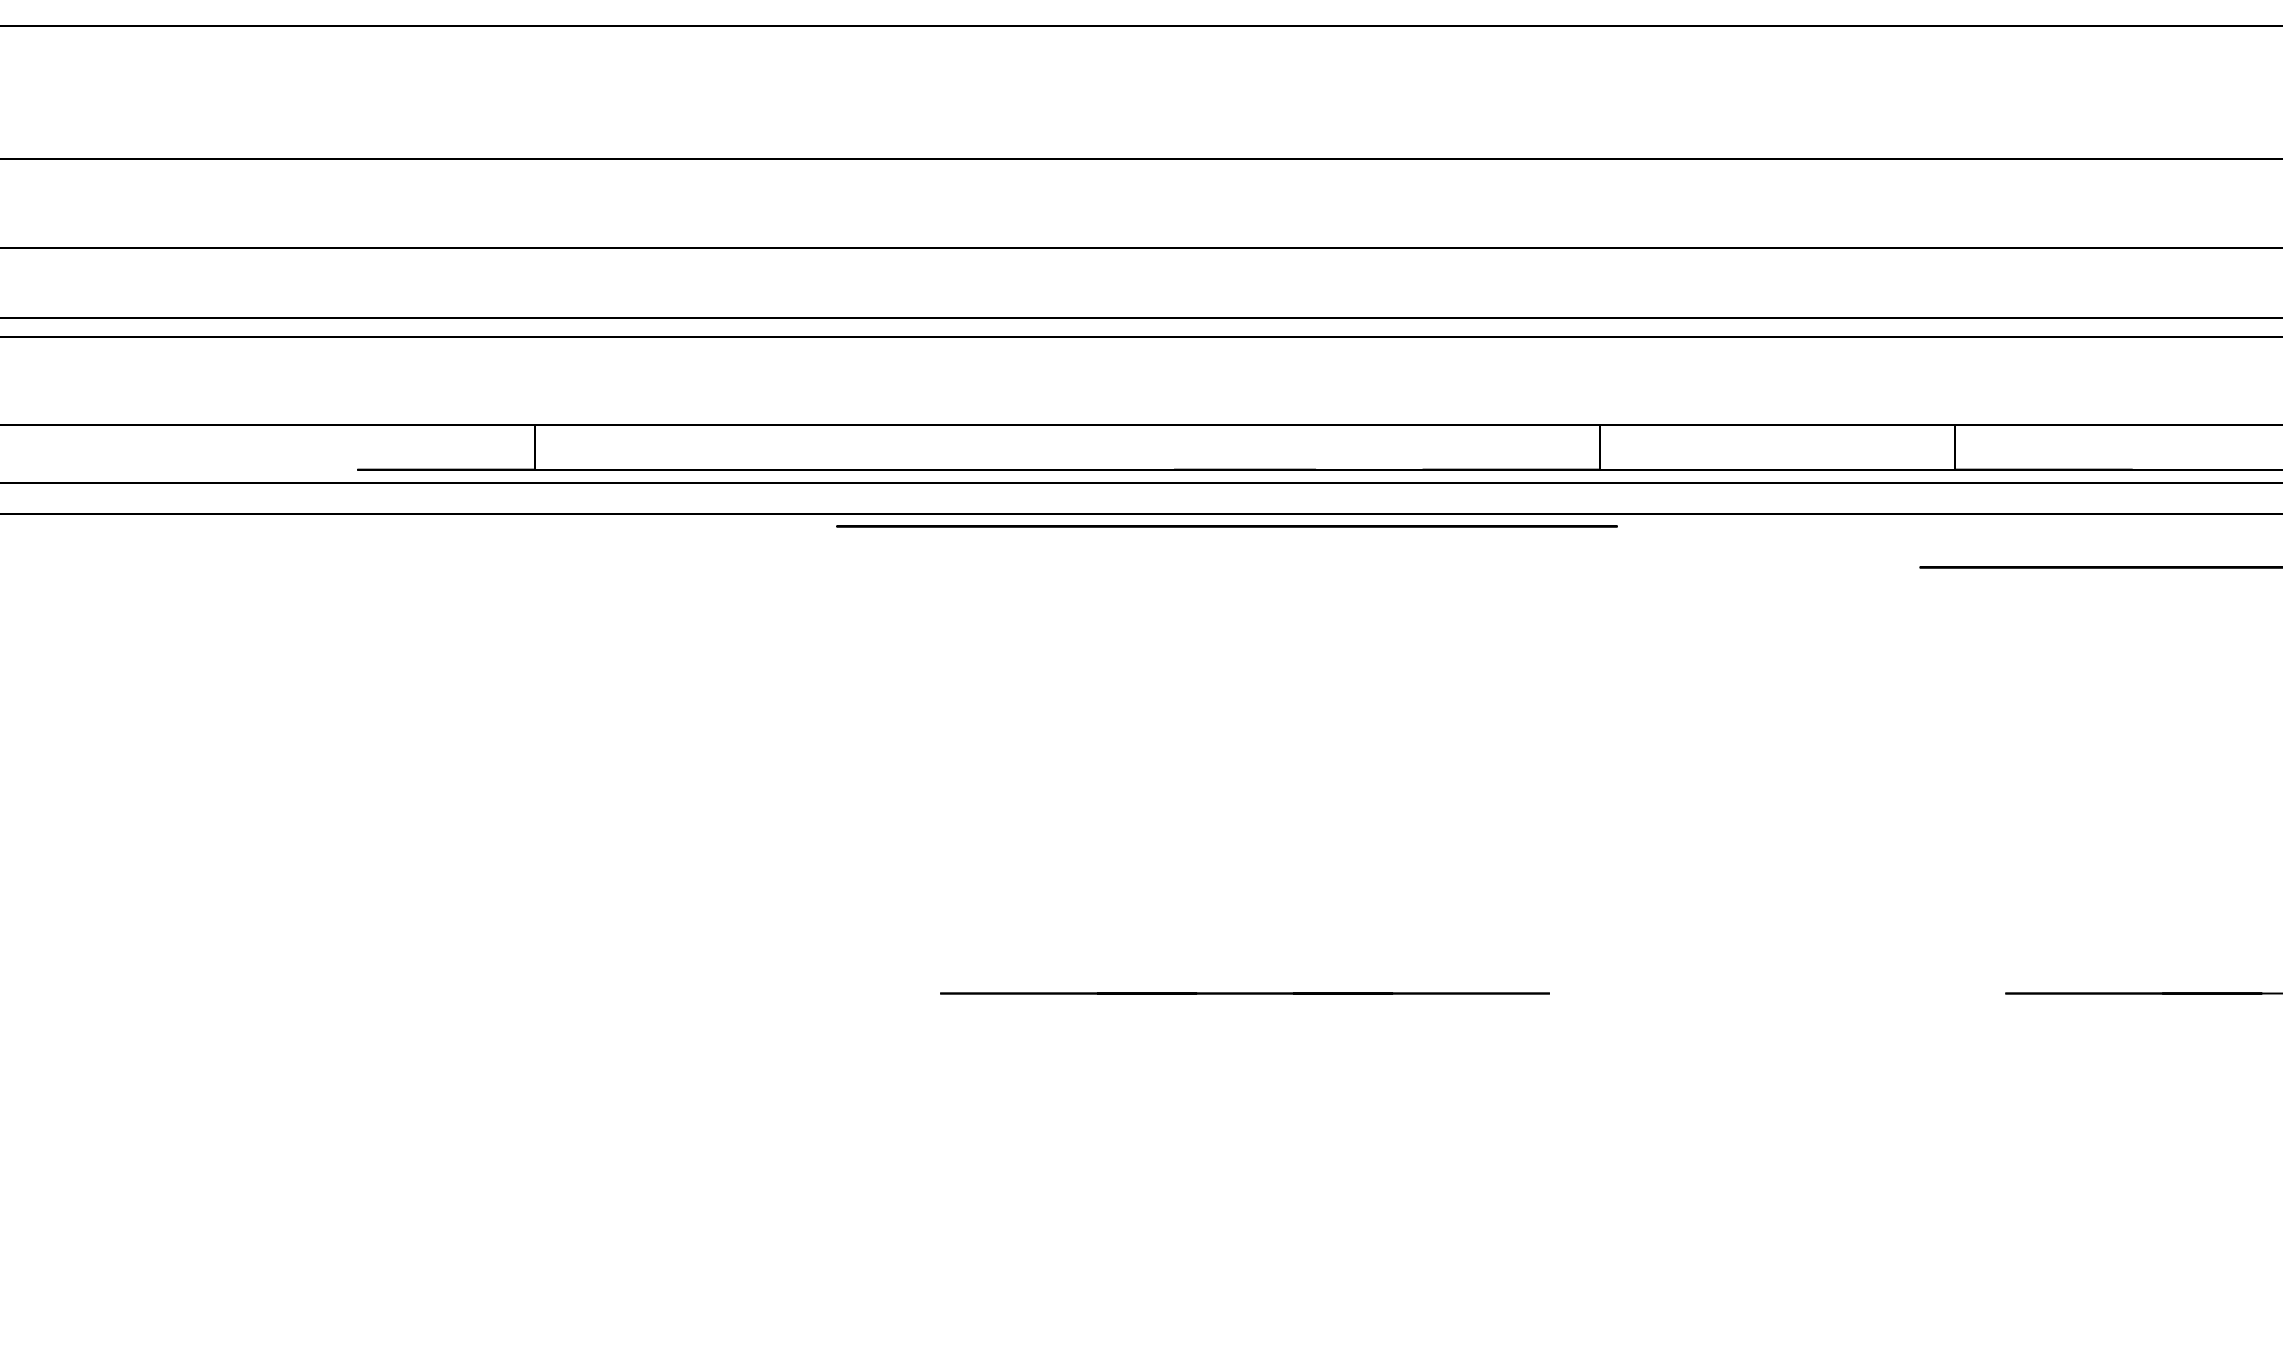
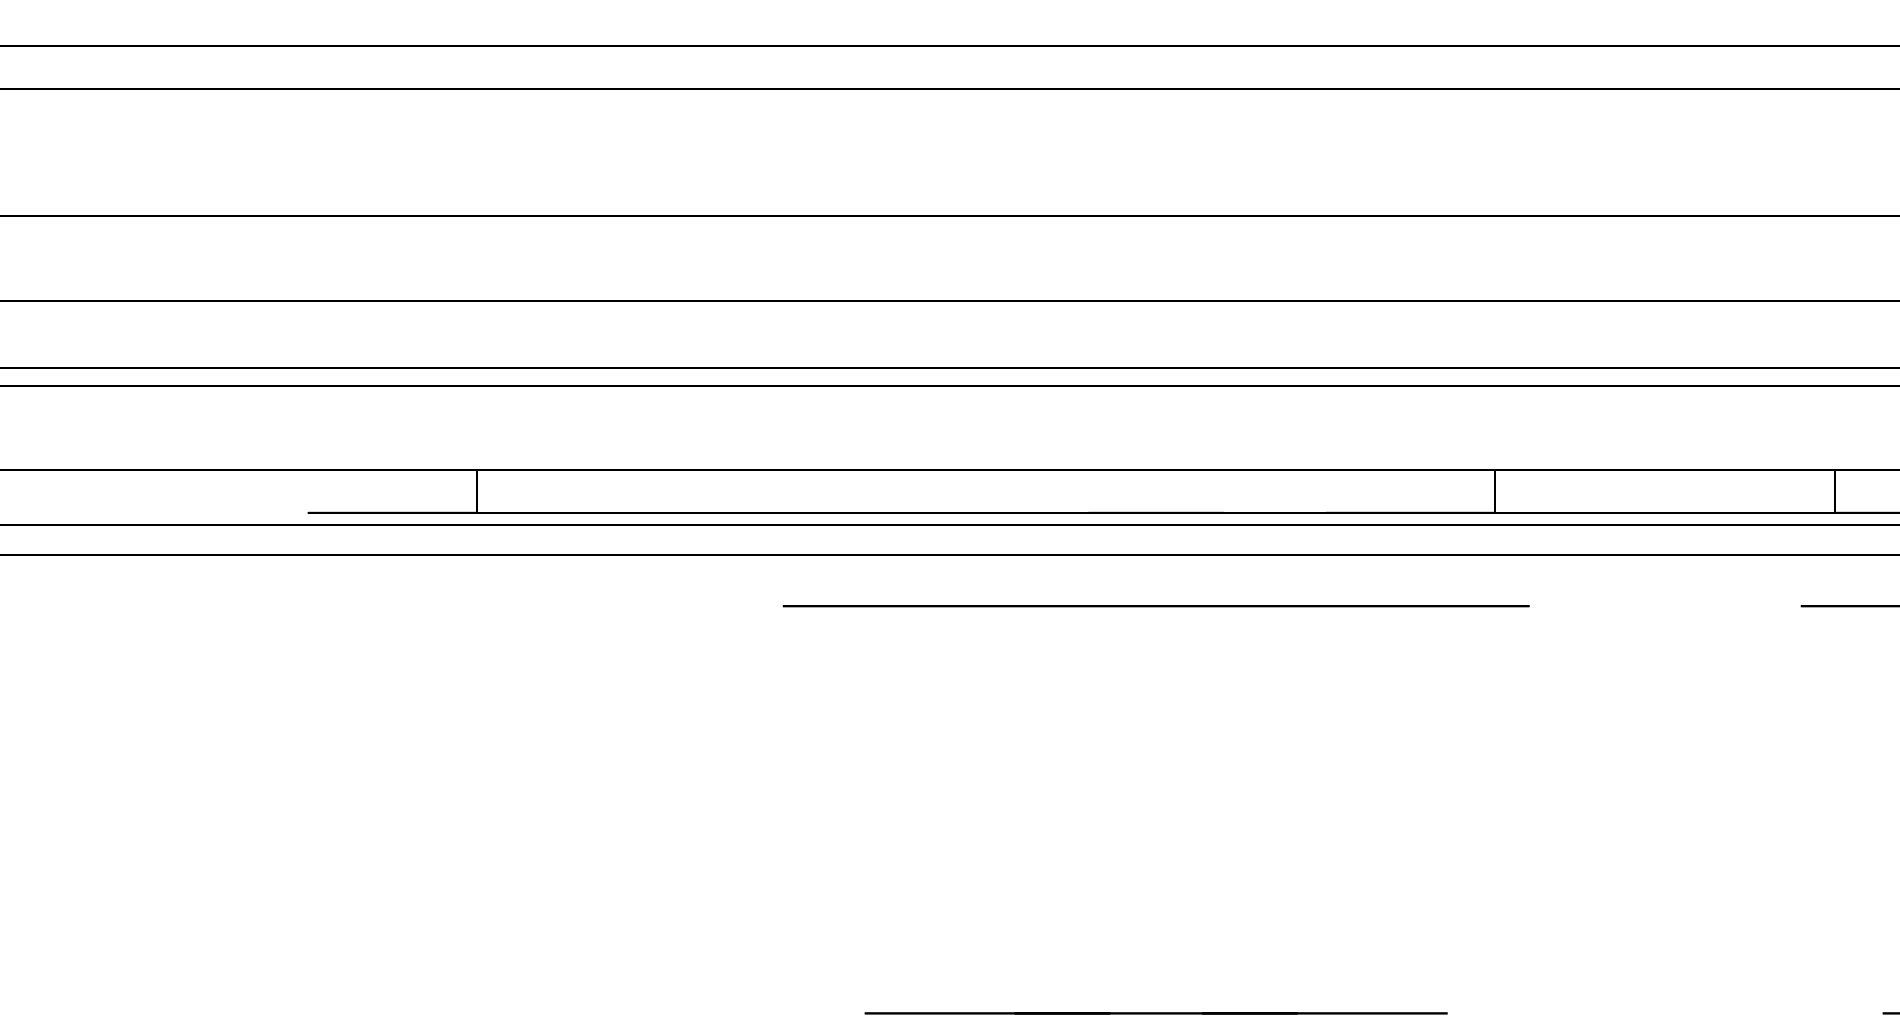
circle: (1226, 526) -> (1155, 606), moved

